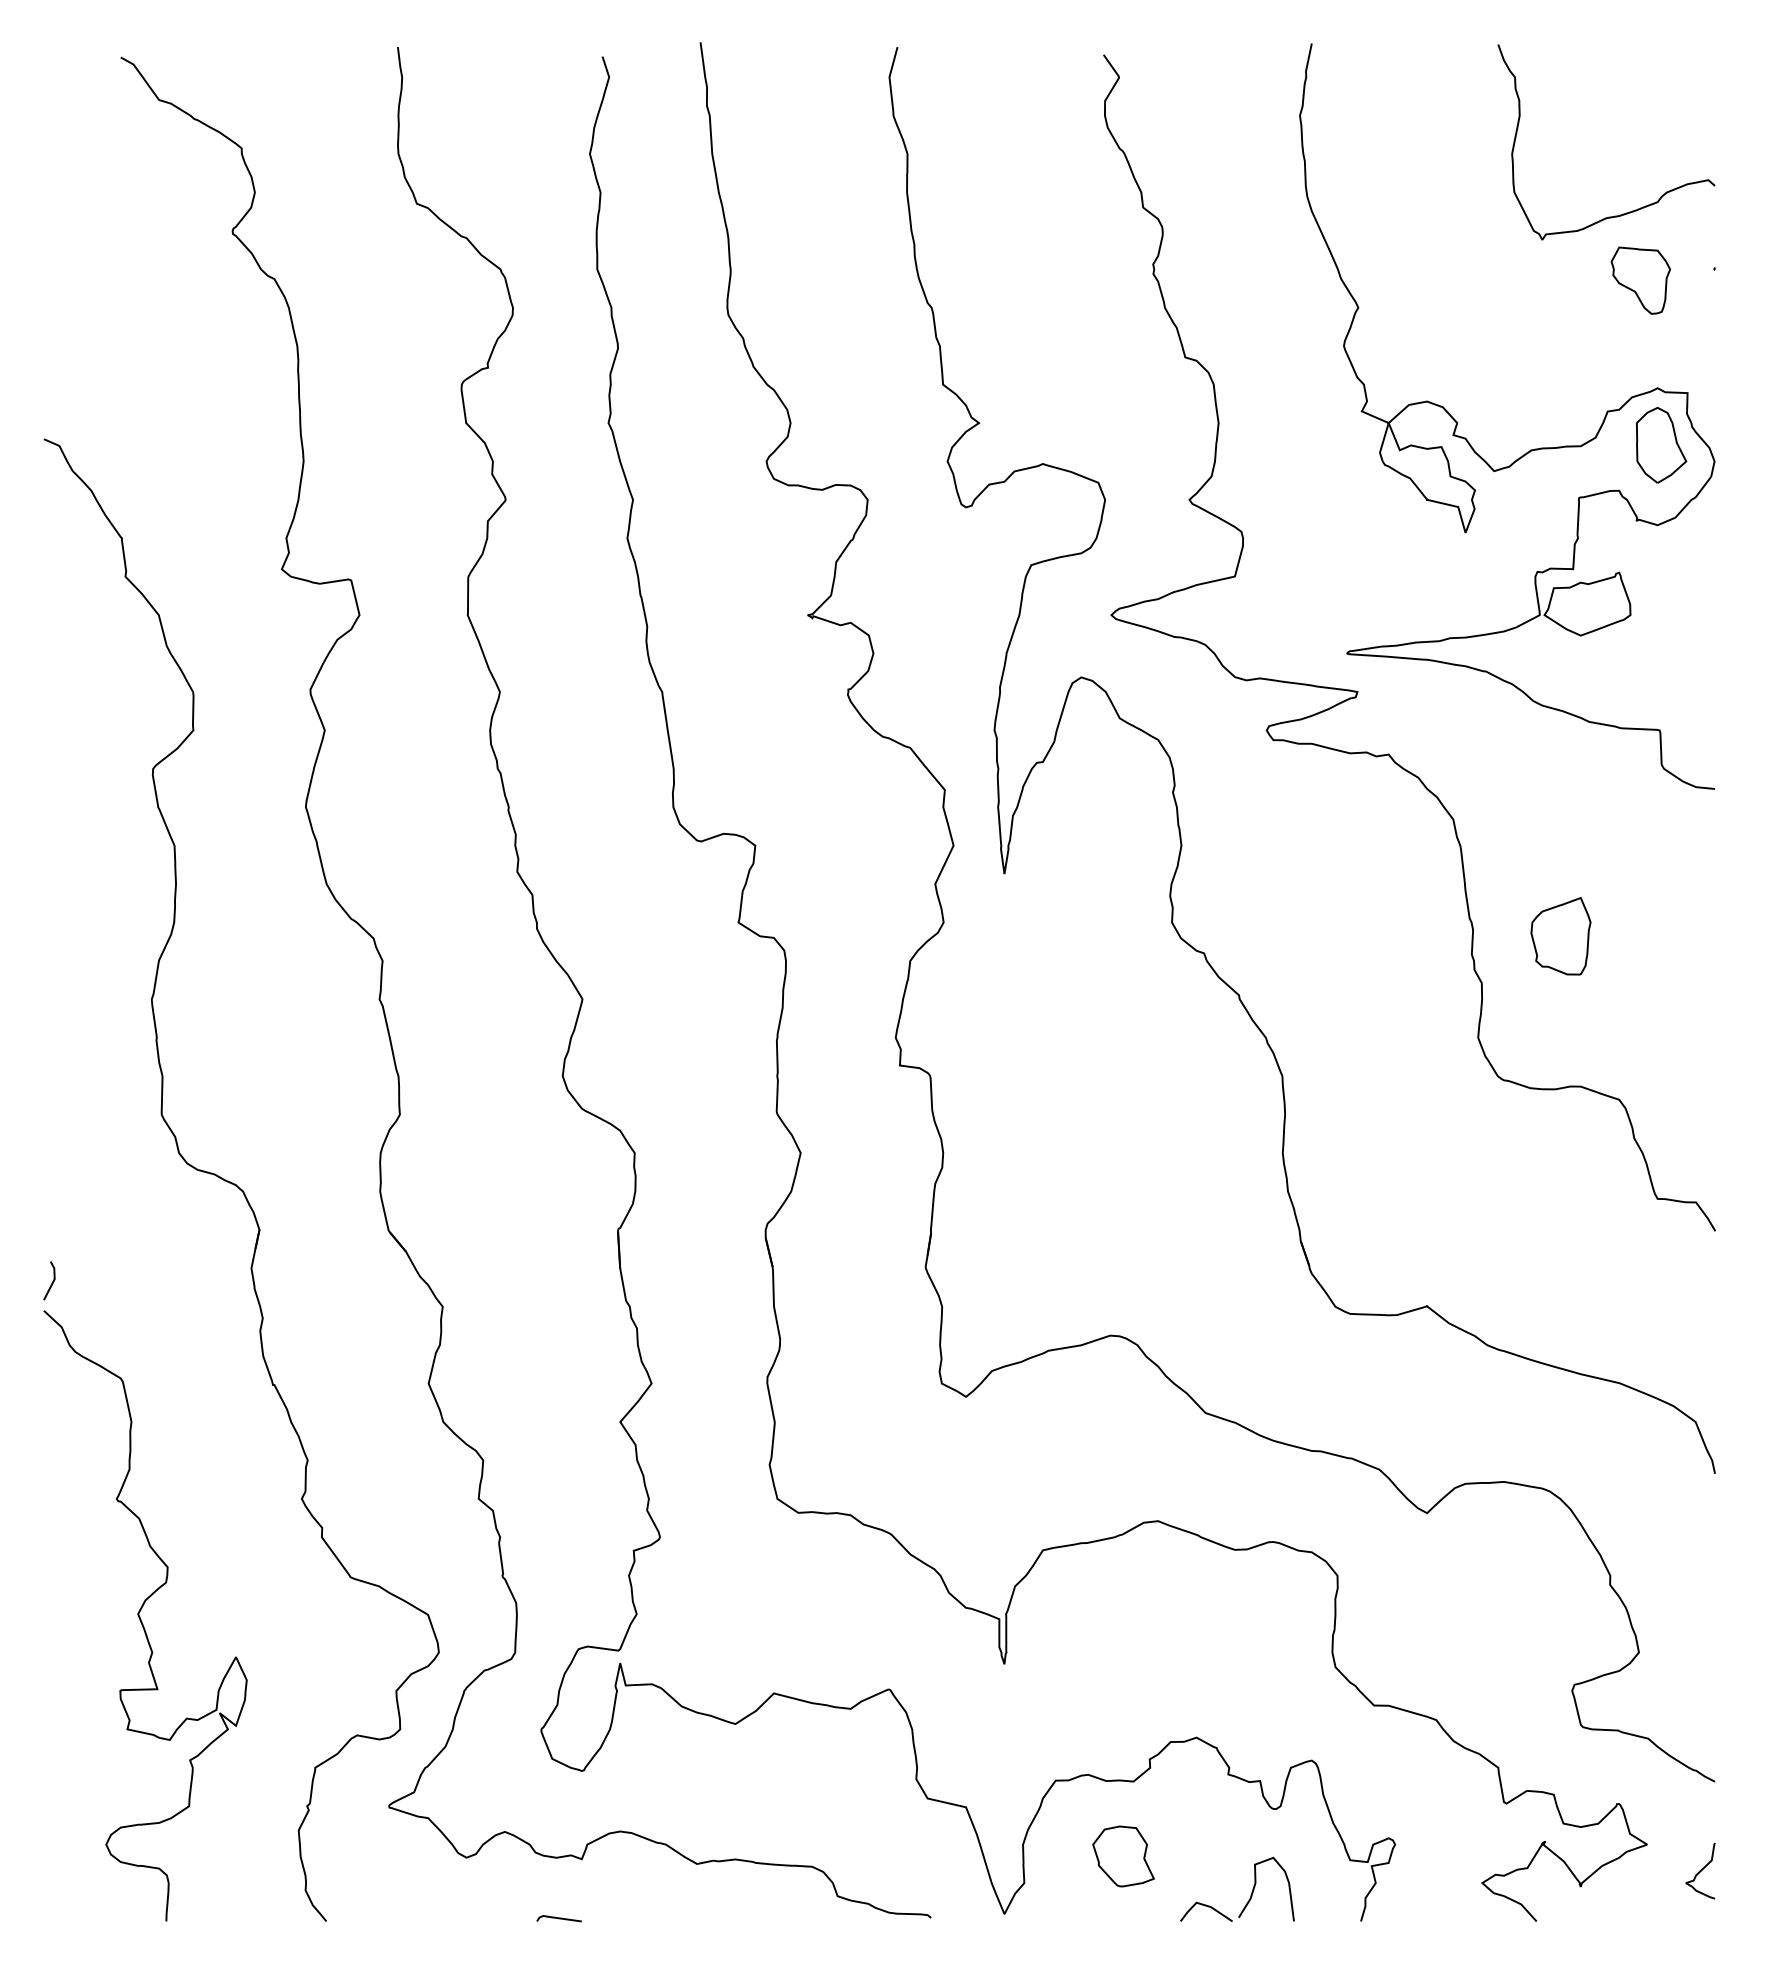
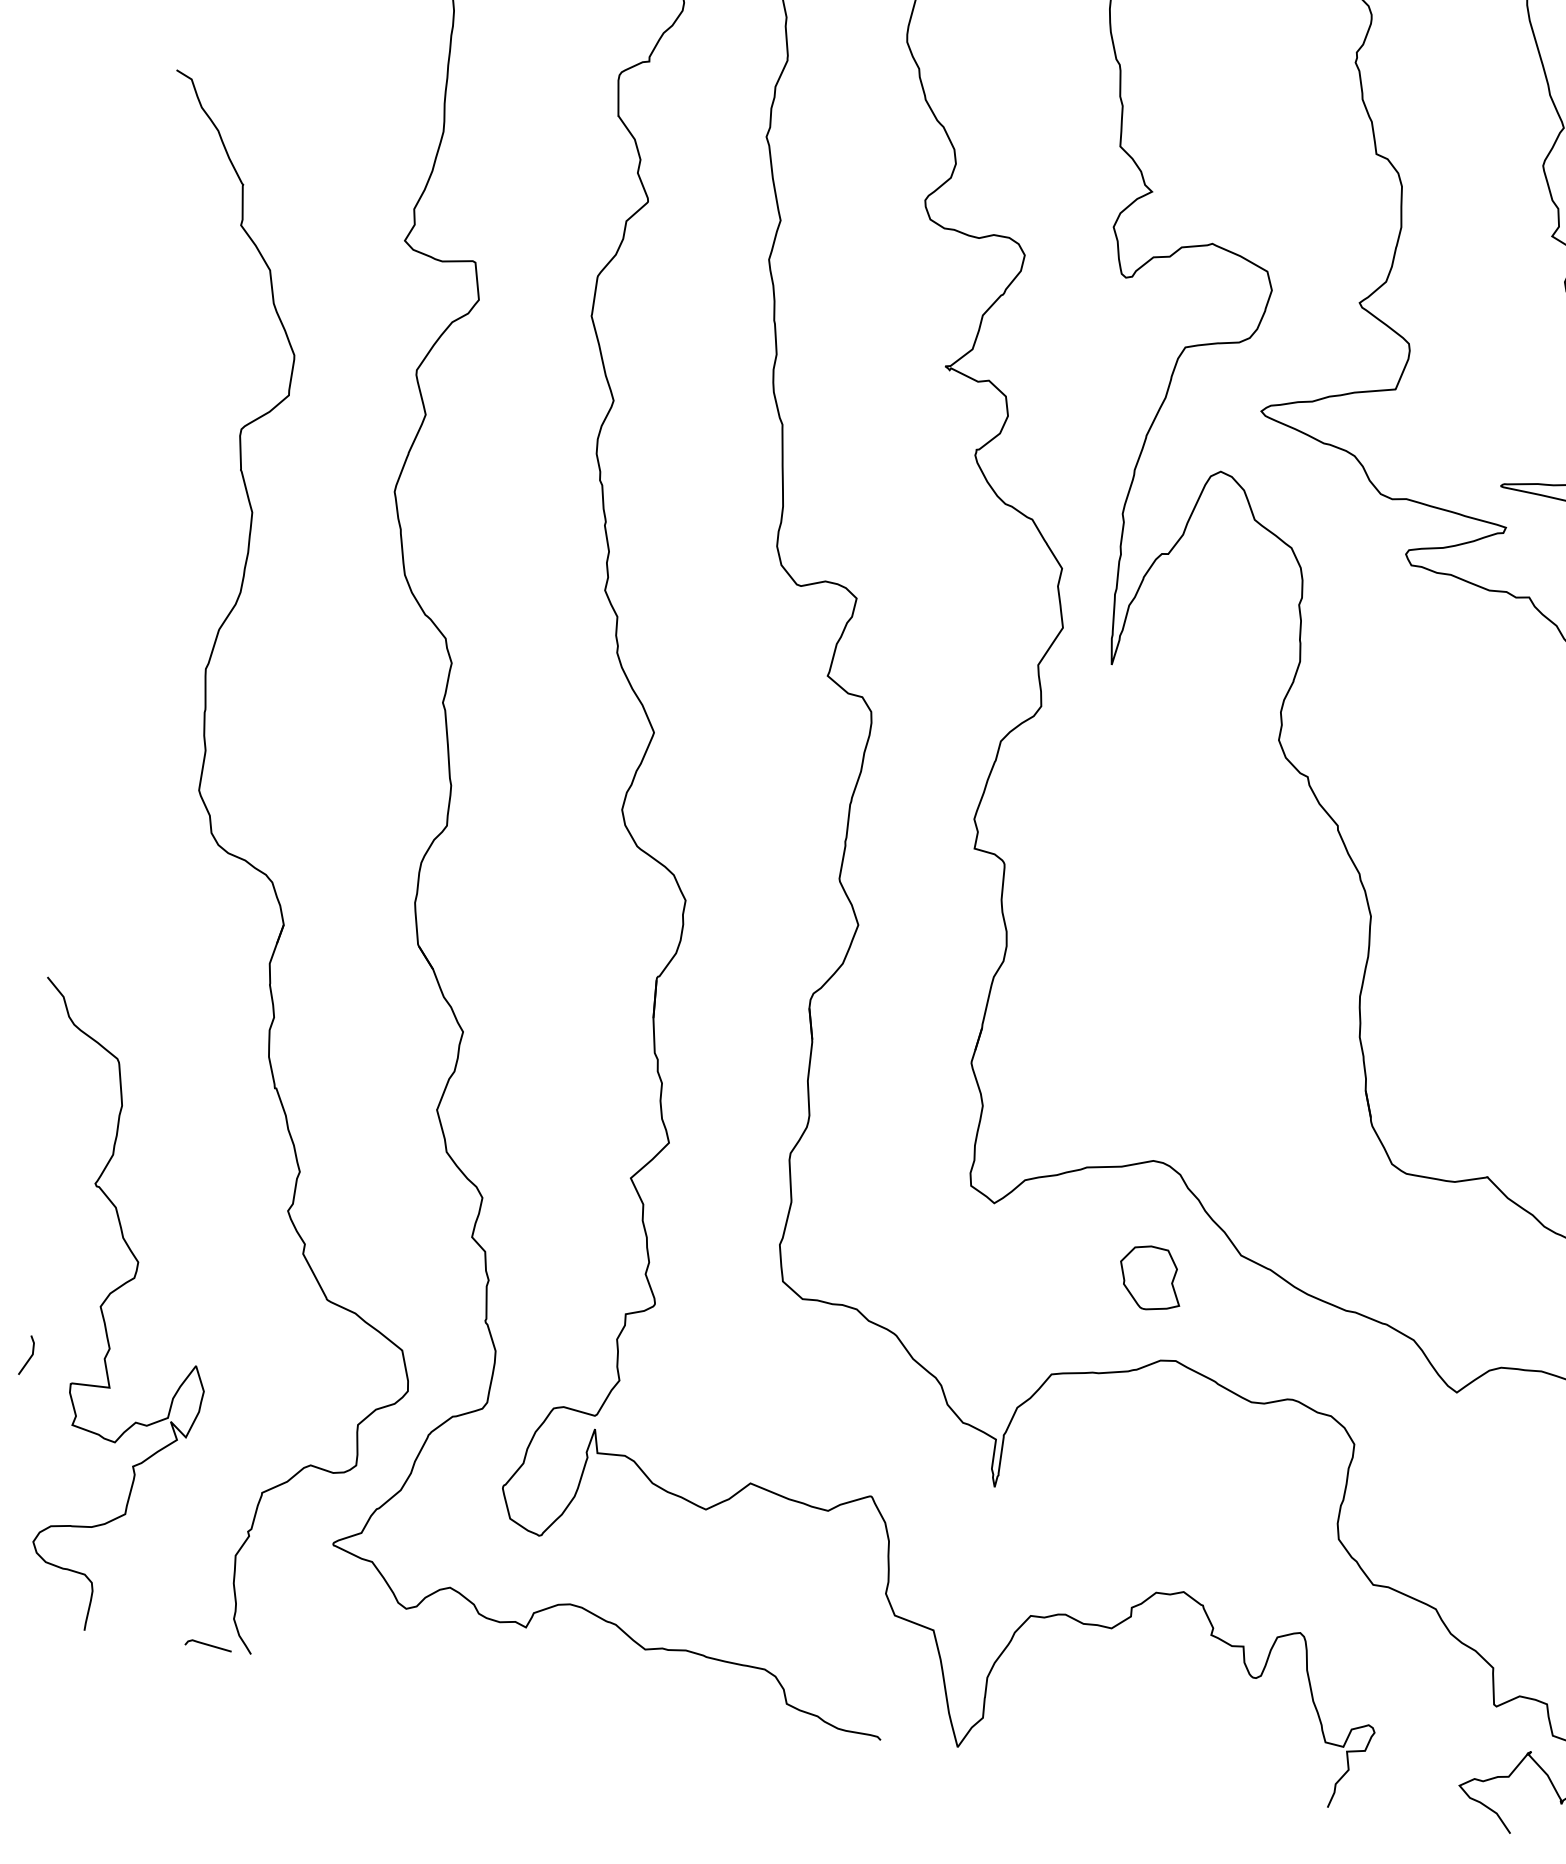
line: (51, 1282) -> (29, 1357), moved
part: (1123, 1856) -> (1150, 1278), moved
part: (1251, 1891) -> (1218, 1760), removed
line: (558, 1918) -> (207, 1645), moved

